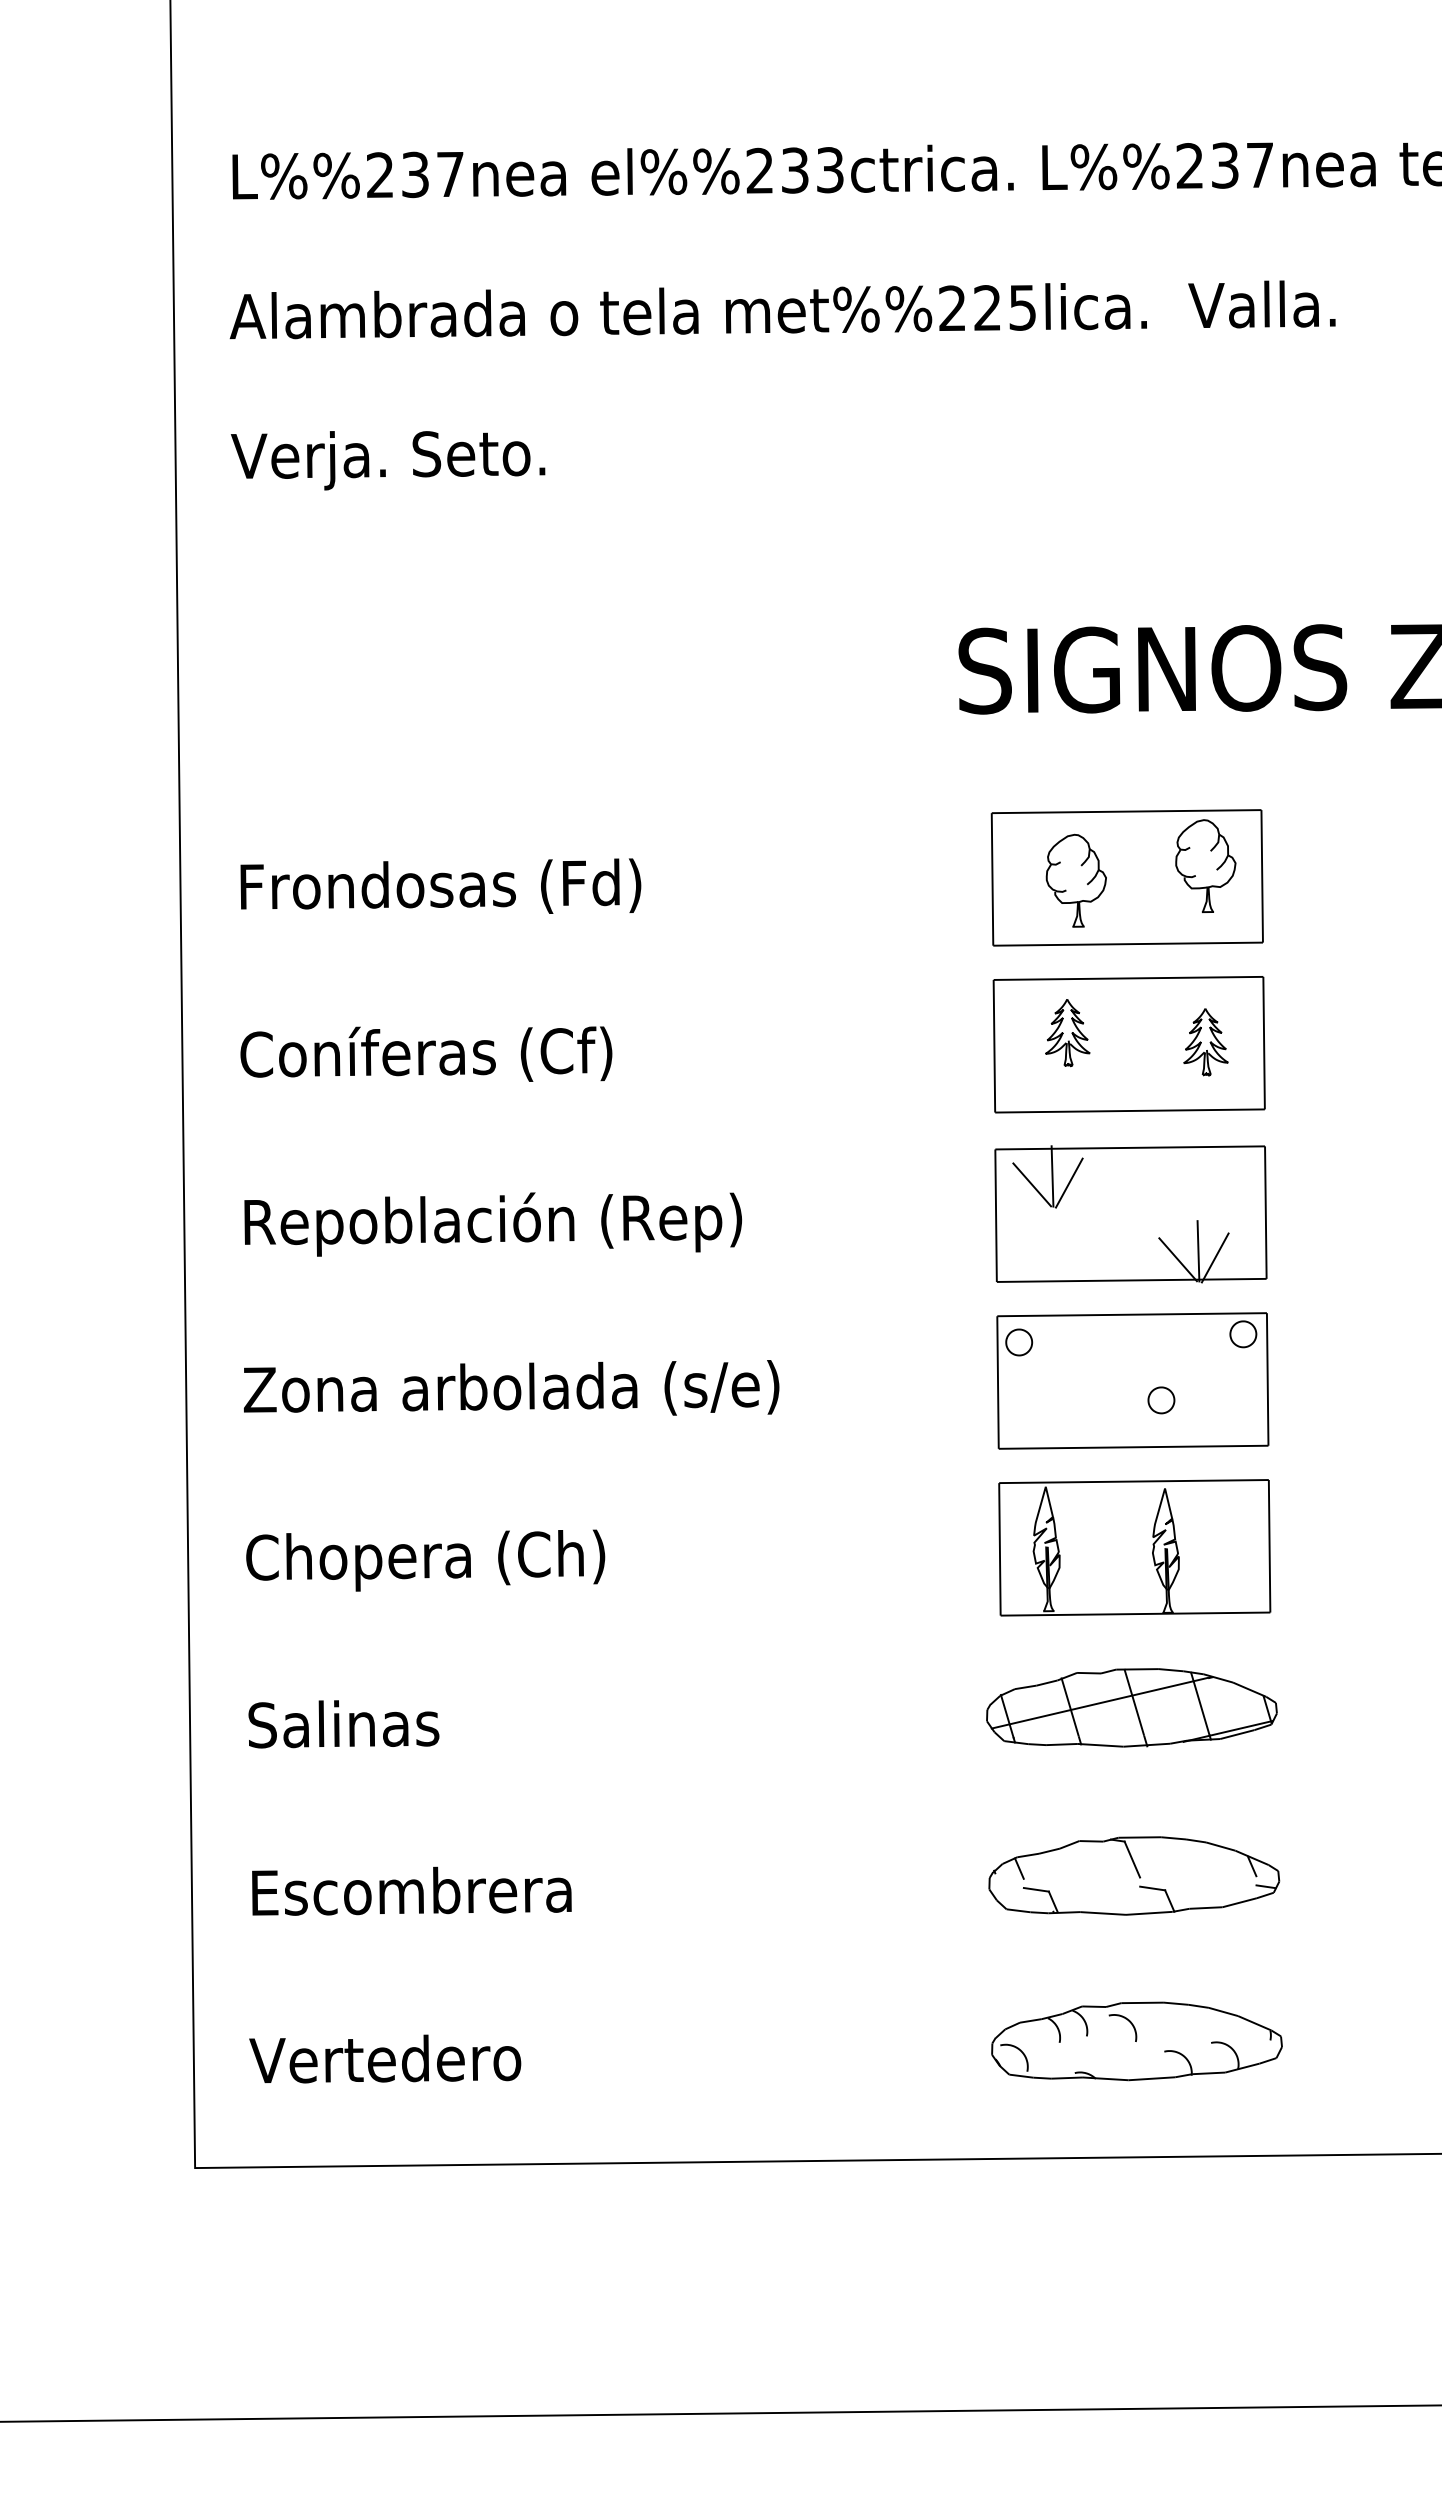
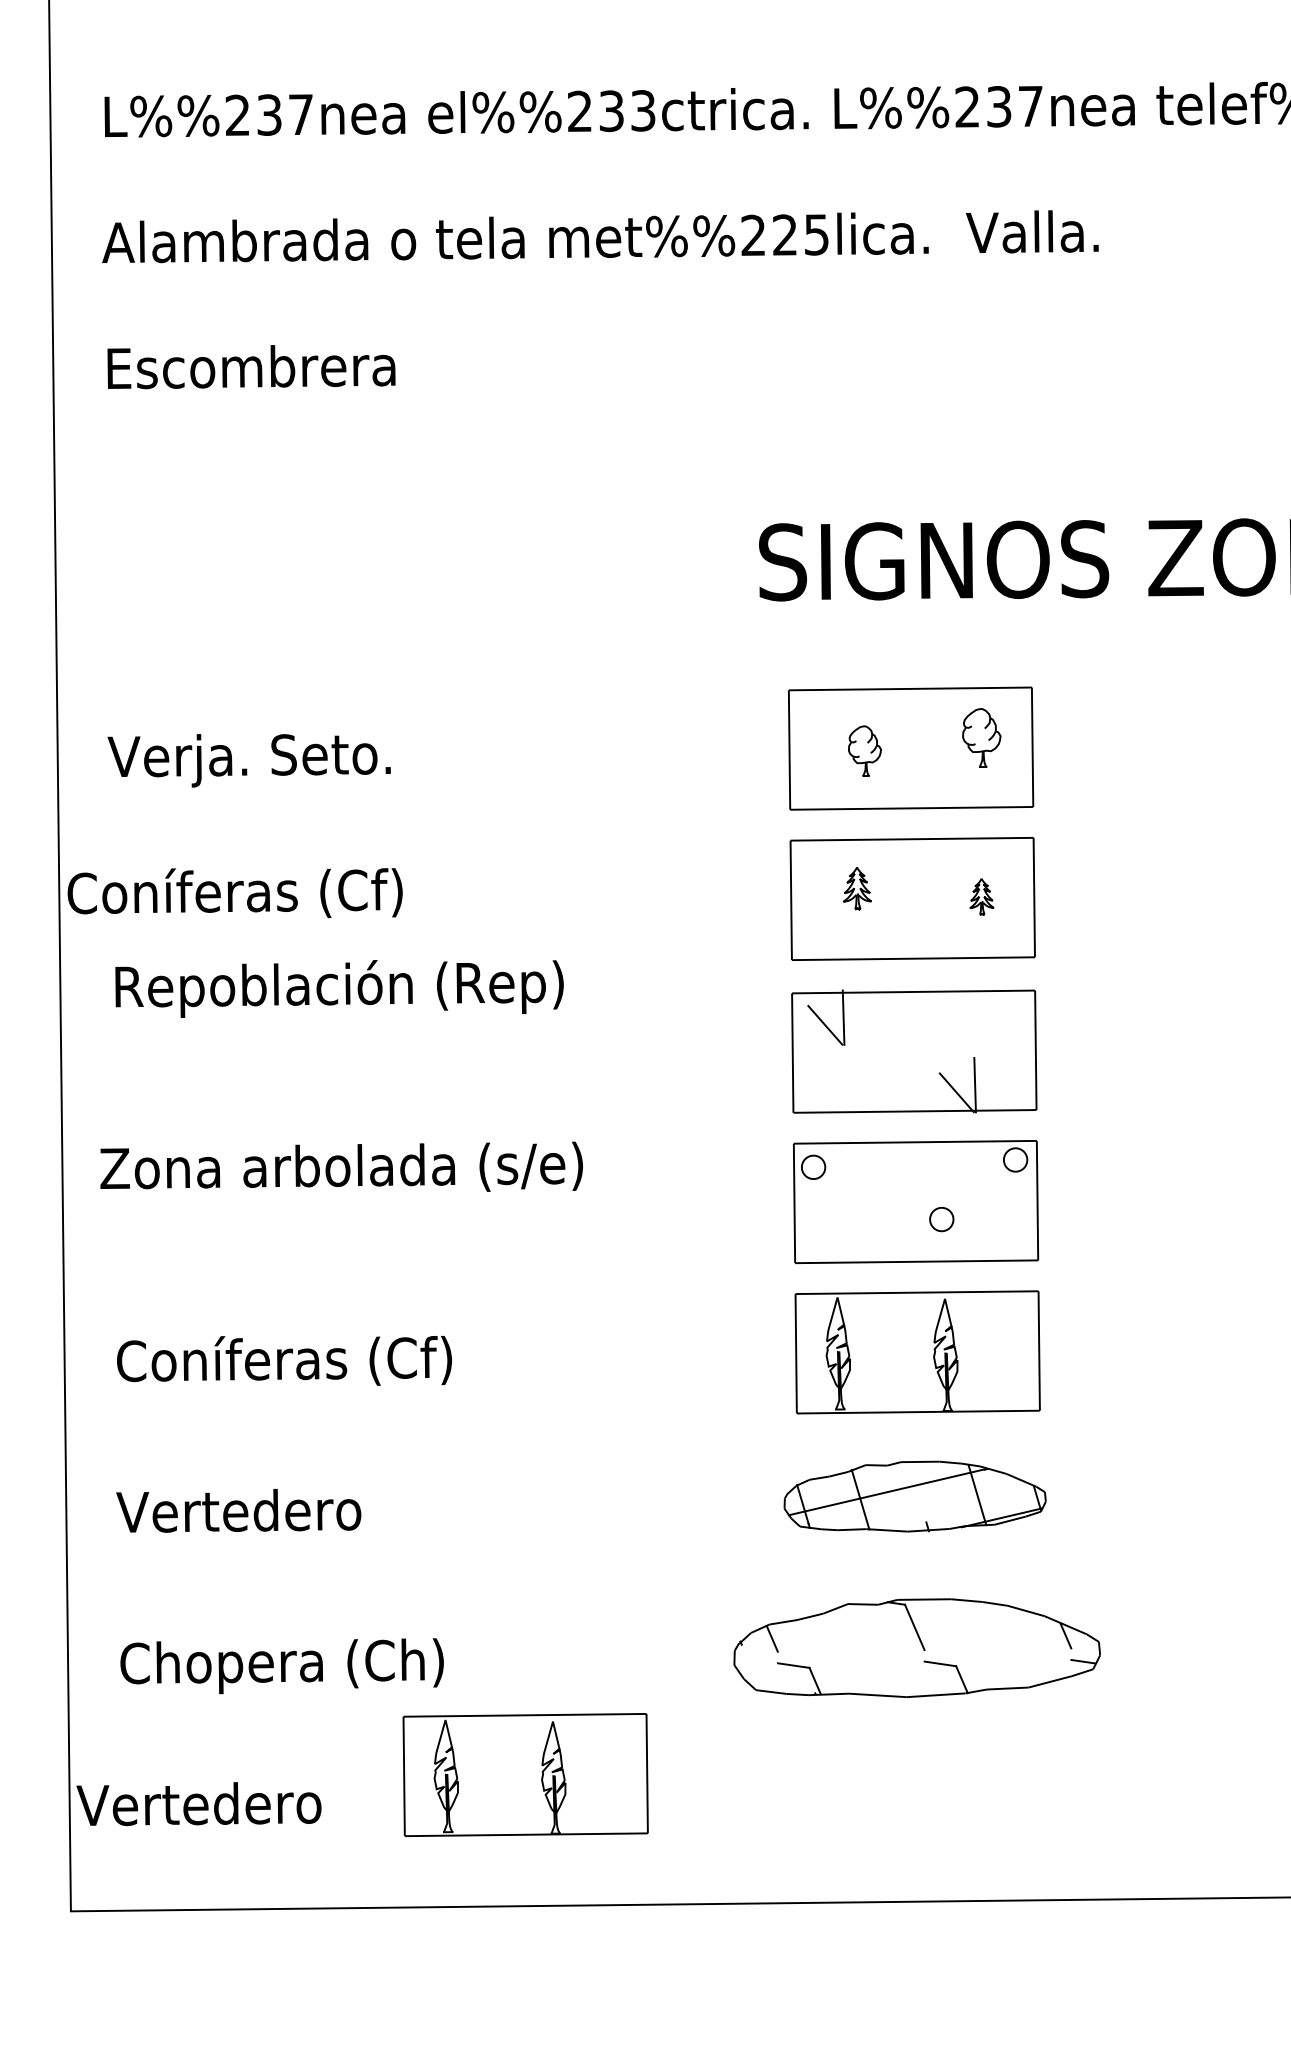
text: (392, 460) -> (248, 372), Verja. Seto. -> Escombrera
part: (1205, 865) -> (981, 737), size x0.7
part: (1075, 880) -> (864, 750), size x0.6
text: (438, 889) -> (290, 759), Frondosas (Fd) -> Verja. Seto.
part: (1067, 1033) -> (857, 888), size x0.7
part: (1205, 1042) -> (981, 896), size x0.6
text: (426, 1053) -> (235, 892), moved
line: (1068, 1182) -> (858, 1023), removed
text: (492, 1224) -> (338, 988), moved
line: (1214, 1257) -> (989, 1090), removed
text: (511, 1387) -> (341, 1166), moved
text: (450, 1560) -> (301, 1363), Chopera (Ch) -> Coníferas (Cf)
line: (1133, 1701) -> (916, 1490), removed
text: (381, 1723) -> (238, 1510), Salinas -> Vertedero
part: (1134, 1875) -> (917, 1647), size x1.4
text: (429, 1895) -> (282, 1665), Escombrera -> Chopera (Ch)
part: (699, 2016) -> (525, 1774), added
part: (1136, 2041) -> (919, 1797), removed
text: (385, 2058) -> (199, 1803), moved

